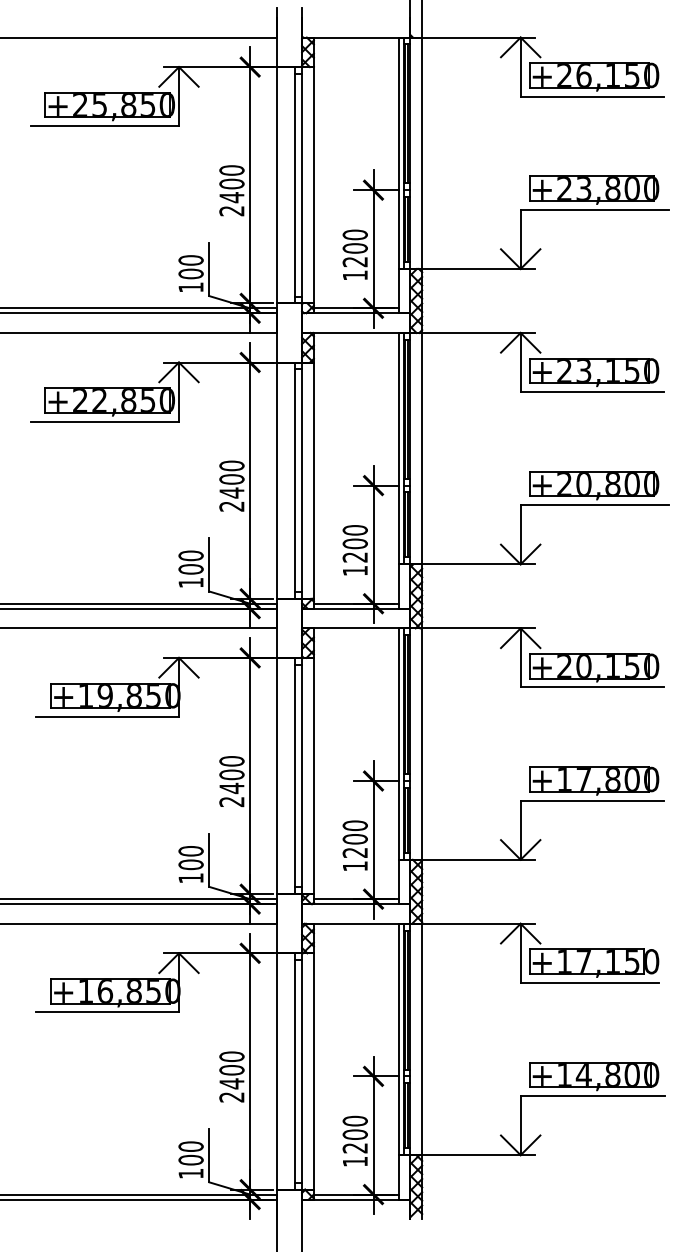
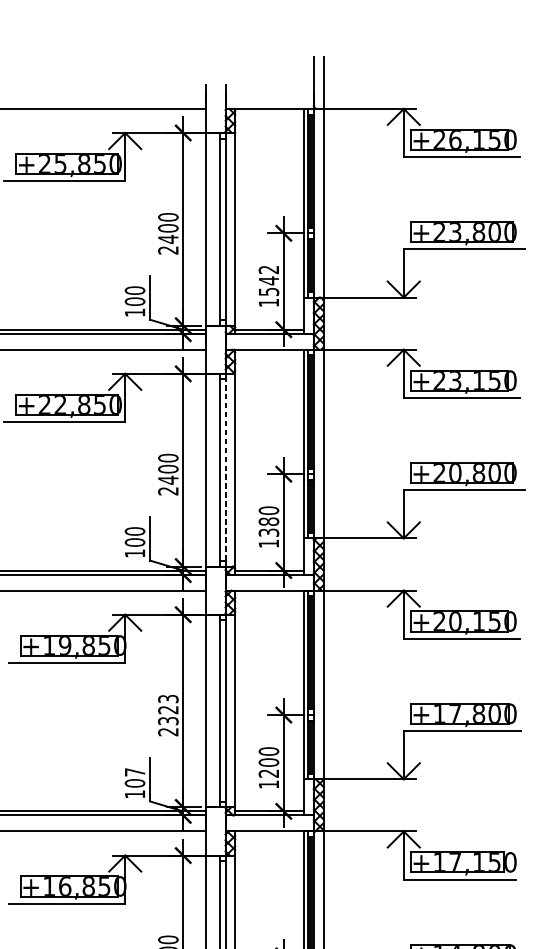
text: (354, 248) -> (268, 280), 1200 -> 1542
line: (302, 480) -> (225, 470), solid -> dashed
text: (354, 550) -> (268, 527), 1200 -> 1380
text: (231, 775) -> (168, 710), 2400 -> 2323
text: (190, 851) -> (134, 772), 100 -> 107

